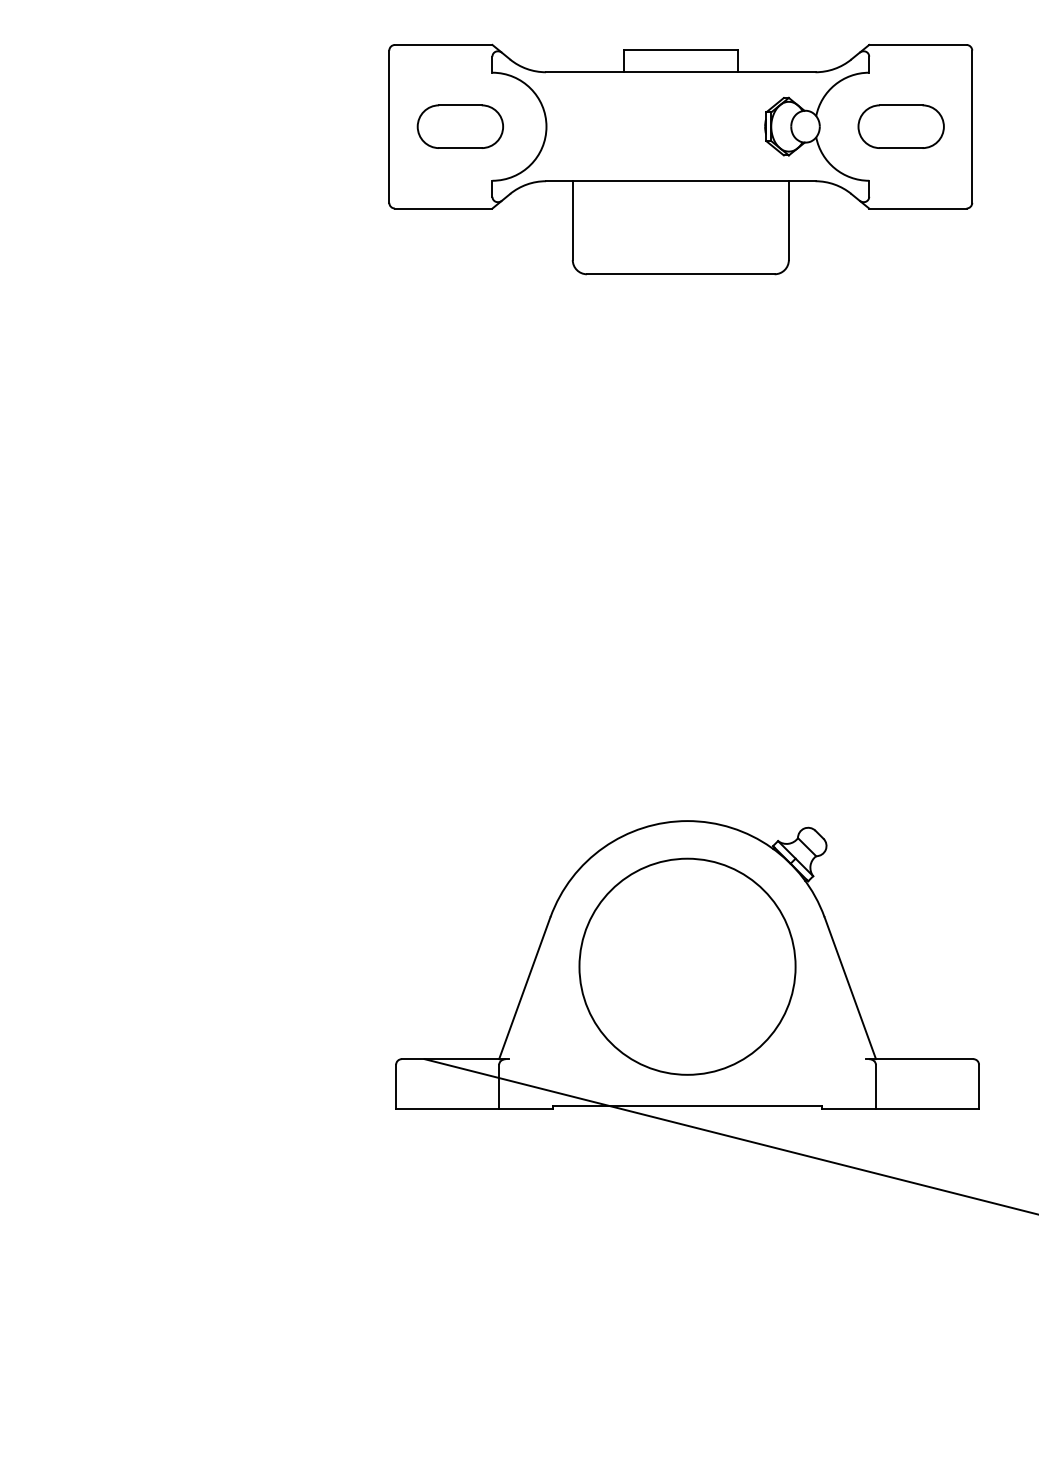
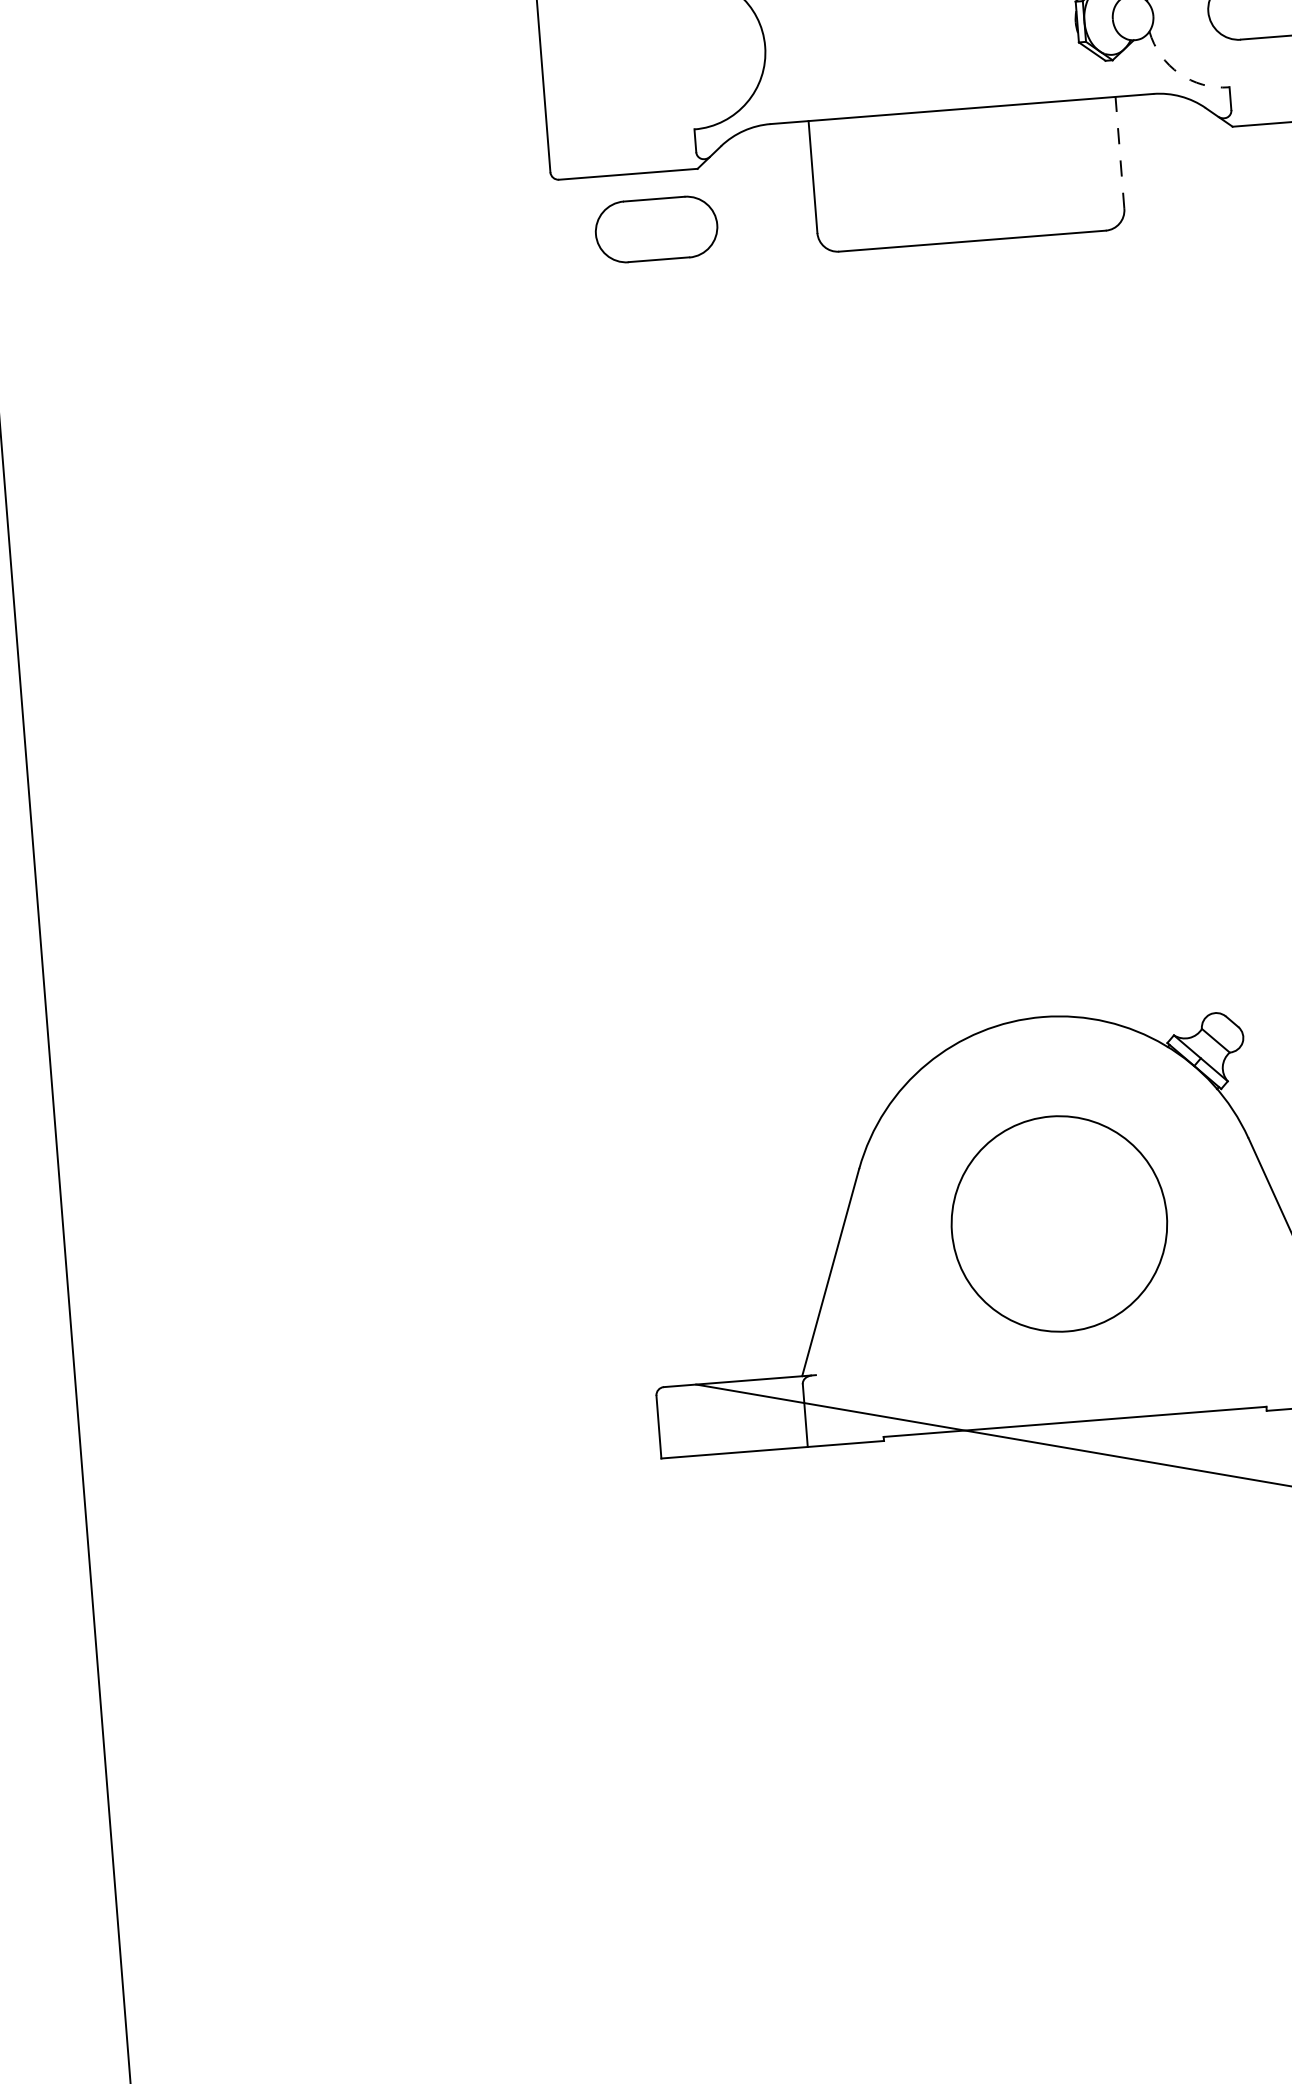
part: (459, 126) -> (655, 229), moved
arc: (834, 168) -> (1178, 73), solid -> dashed
line: (788, 220) -> (1119, 152), solid -> dashed
circle: (687, 966) -> (1059, 1223), size x0.7

